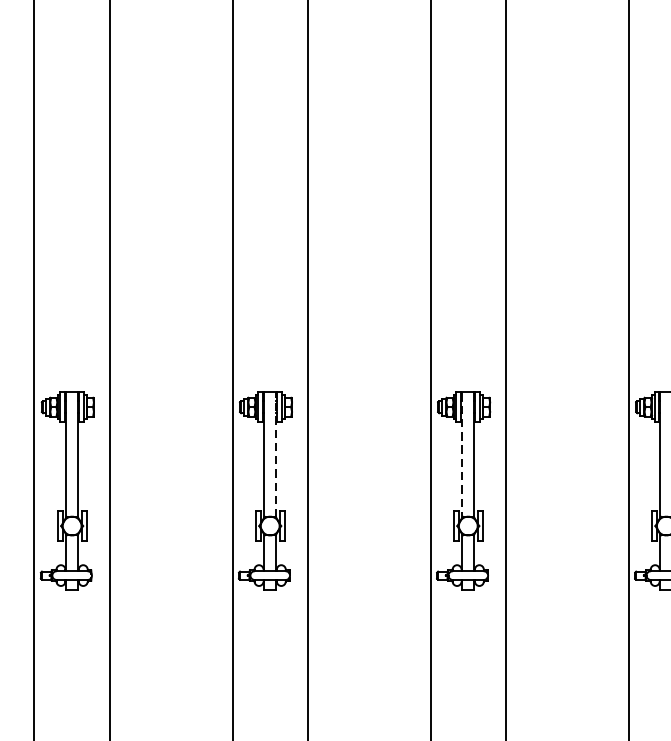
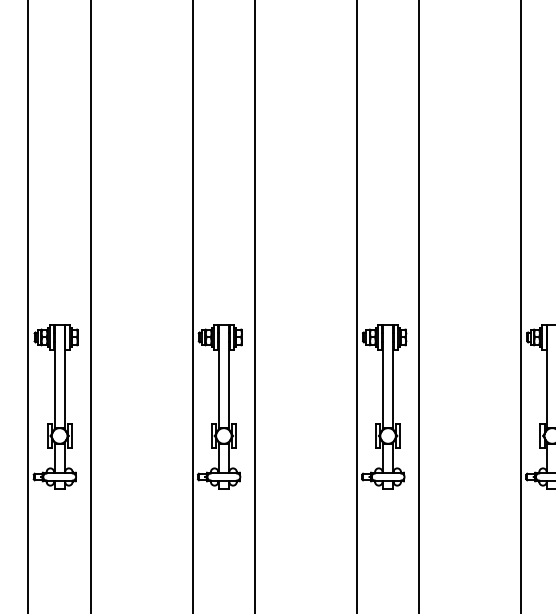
line: (275, 455) -> (228, 377), dashed -> solid
line: (462, 455) -> (383, 377), dashed -> solid

